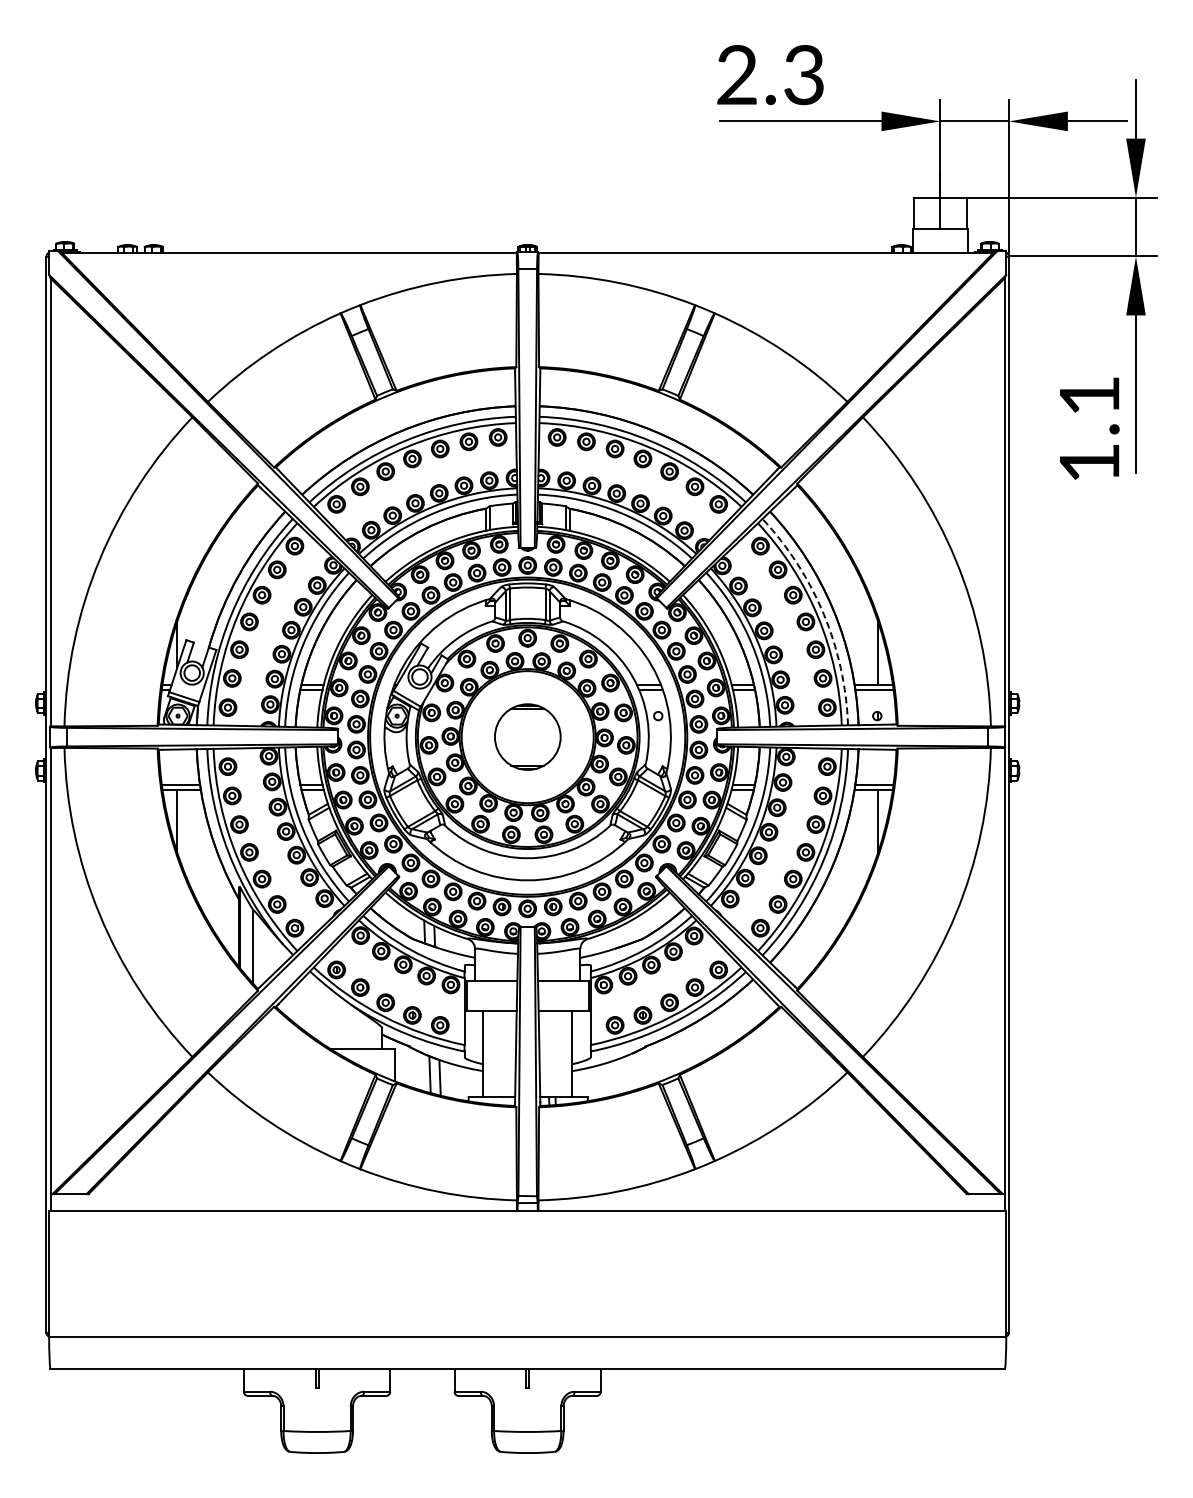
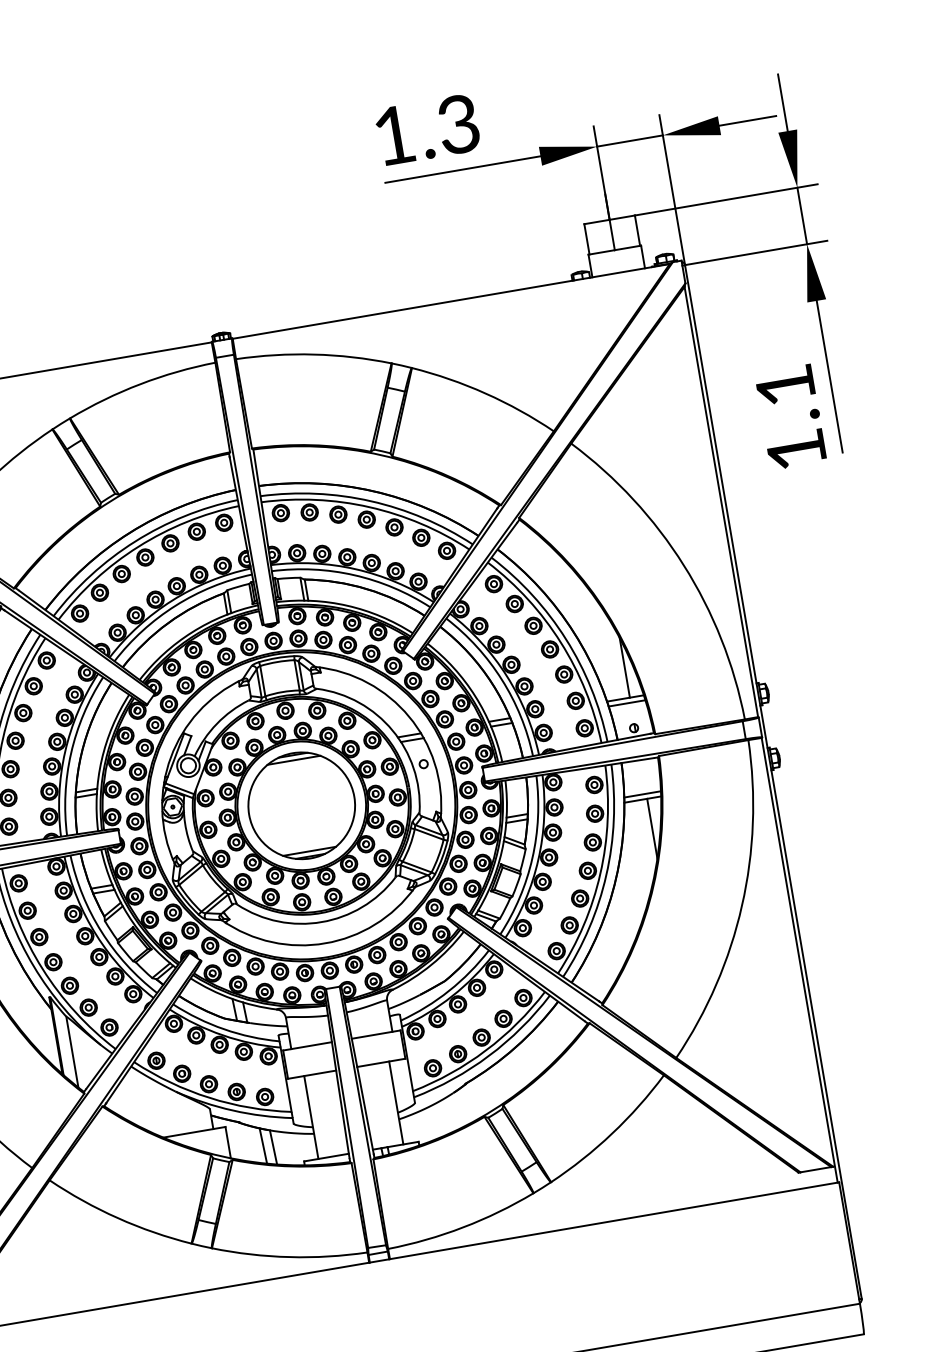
text: (736, 74) -> (393, 135), 2.3 -> 1.3
arc: (823, 614) -> (565, 639), dashed -> solid
part: (527, 736) -> (301, 805), size x1.67

